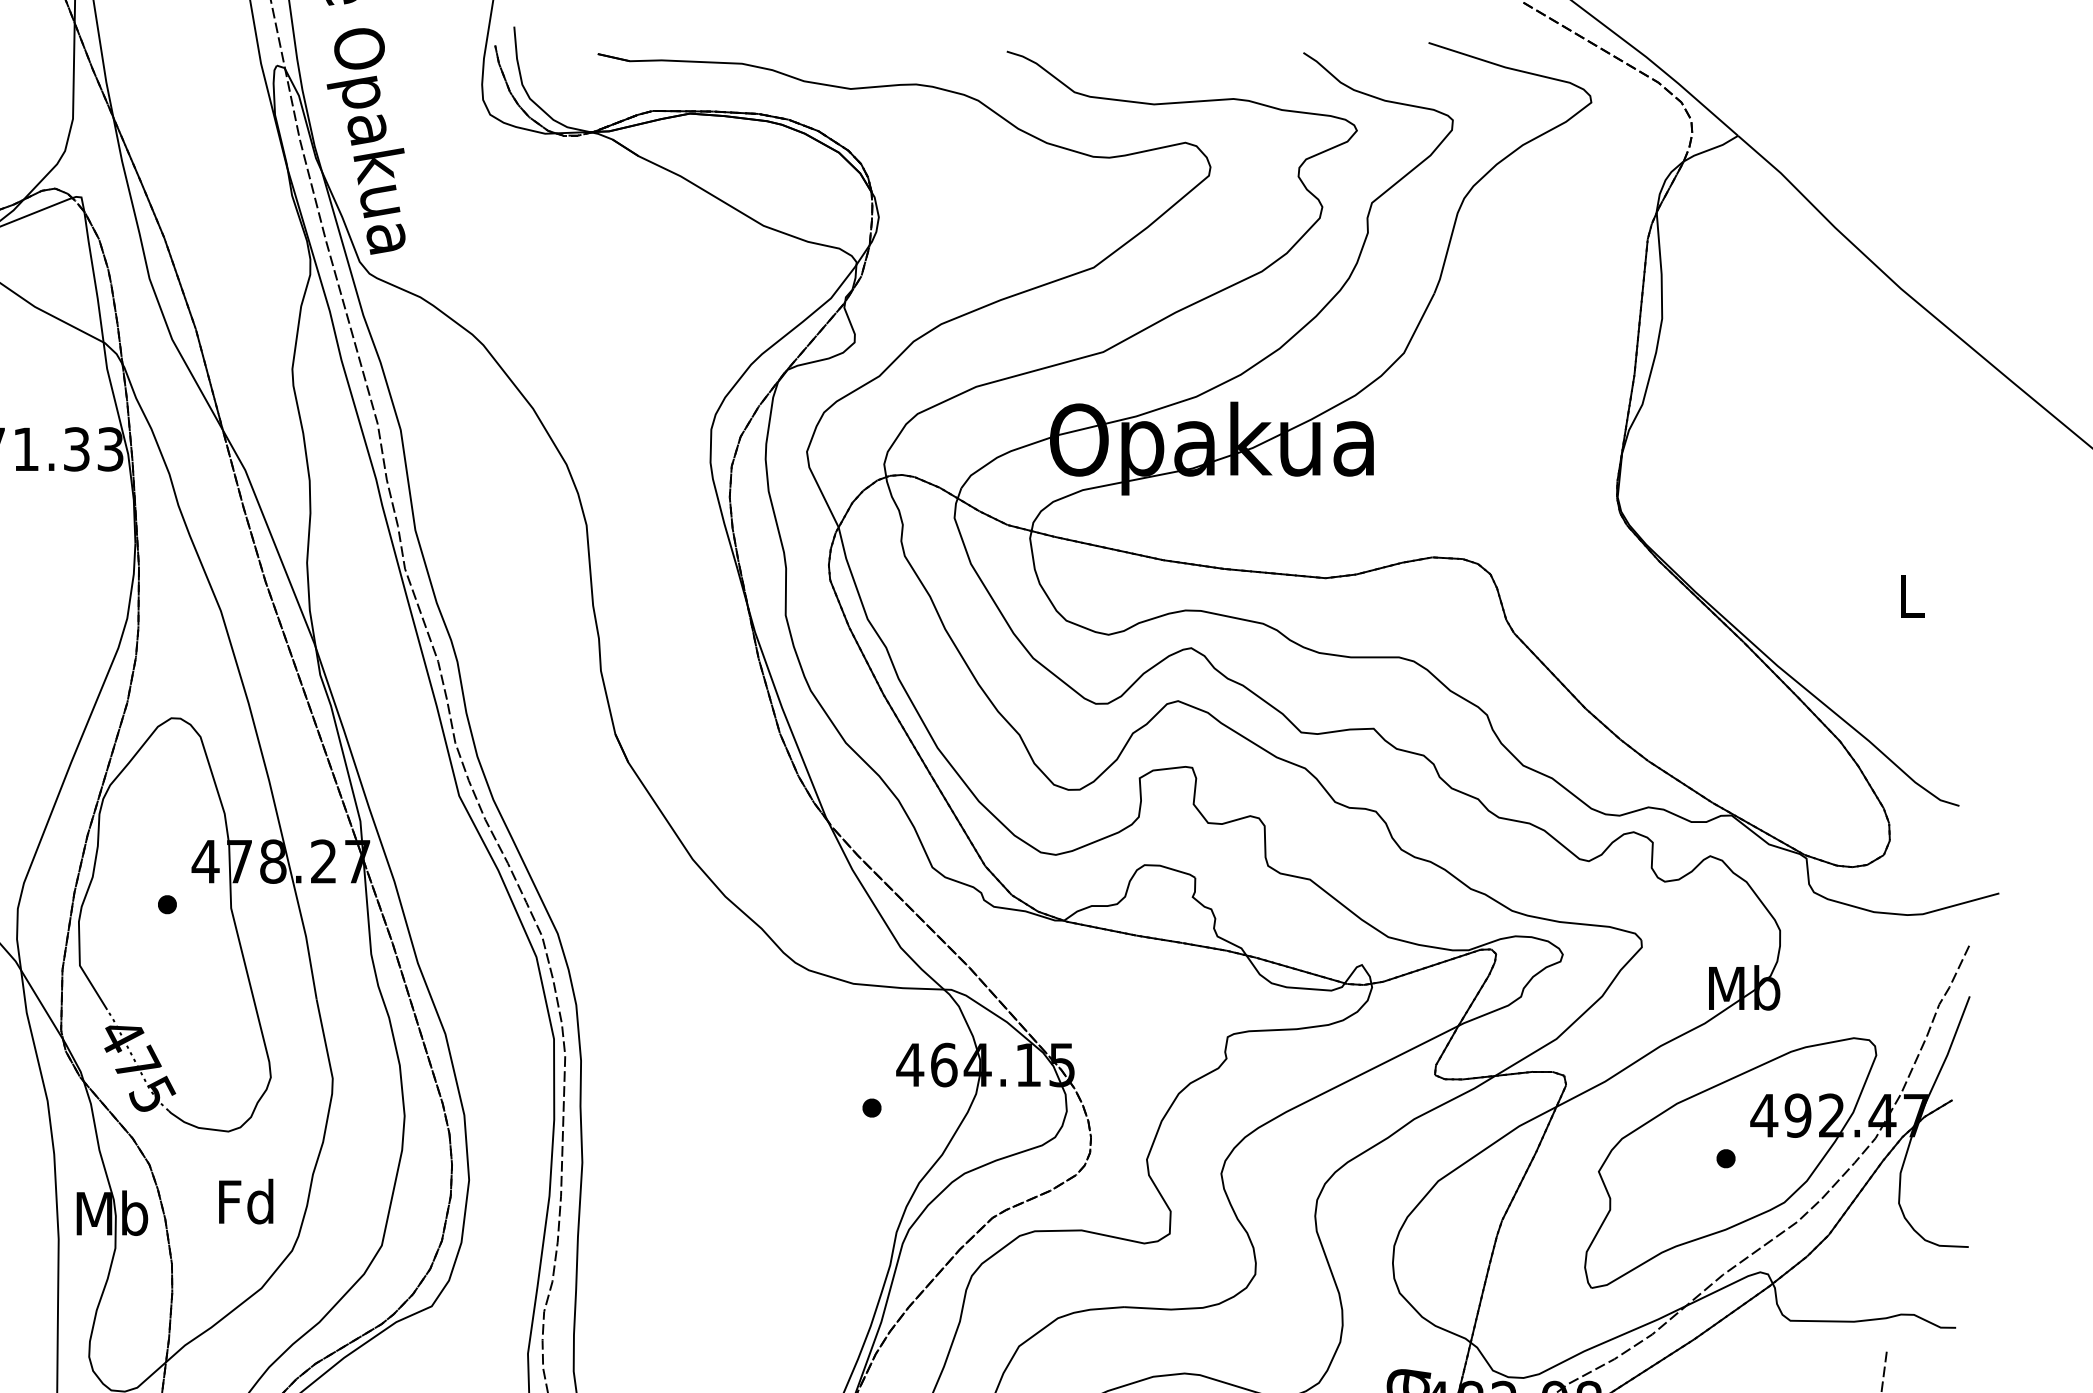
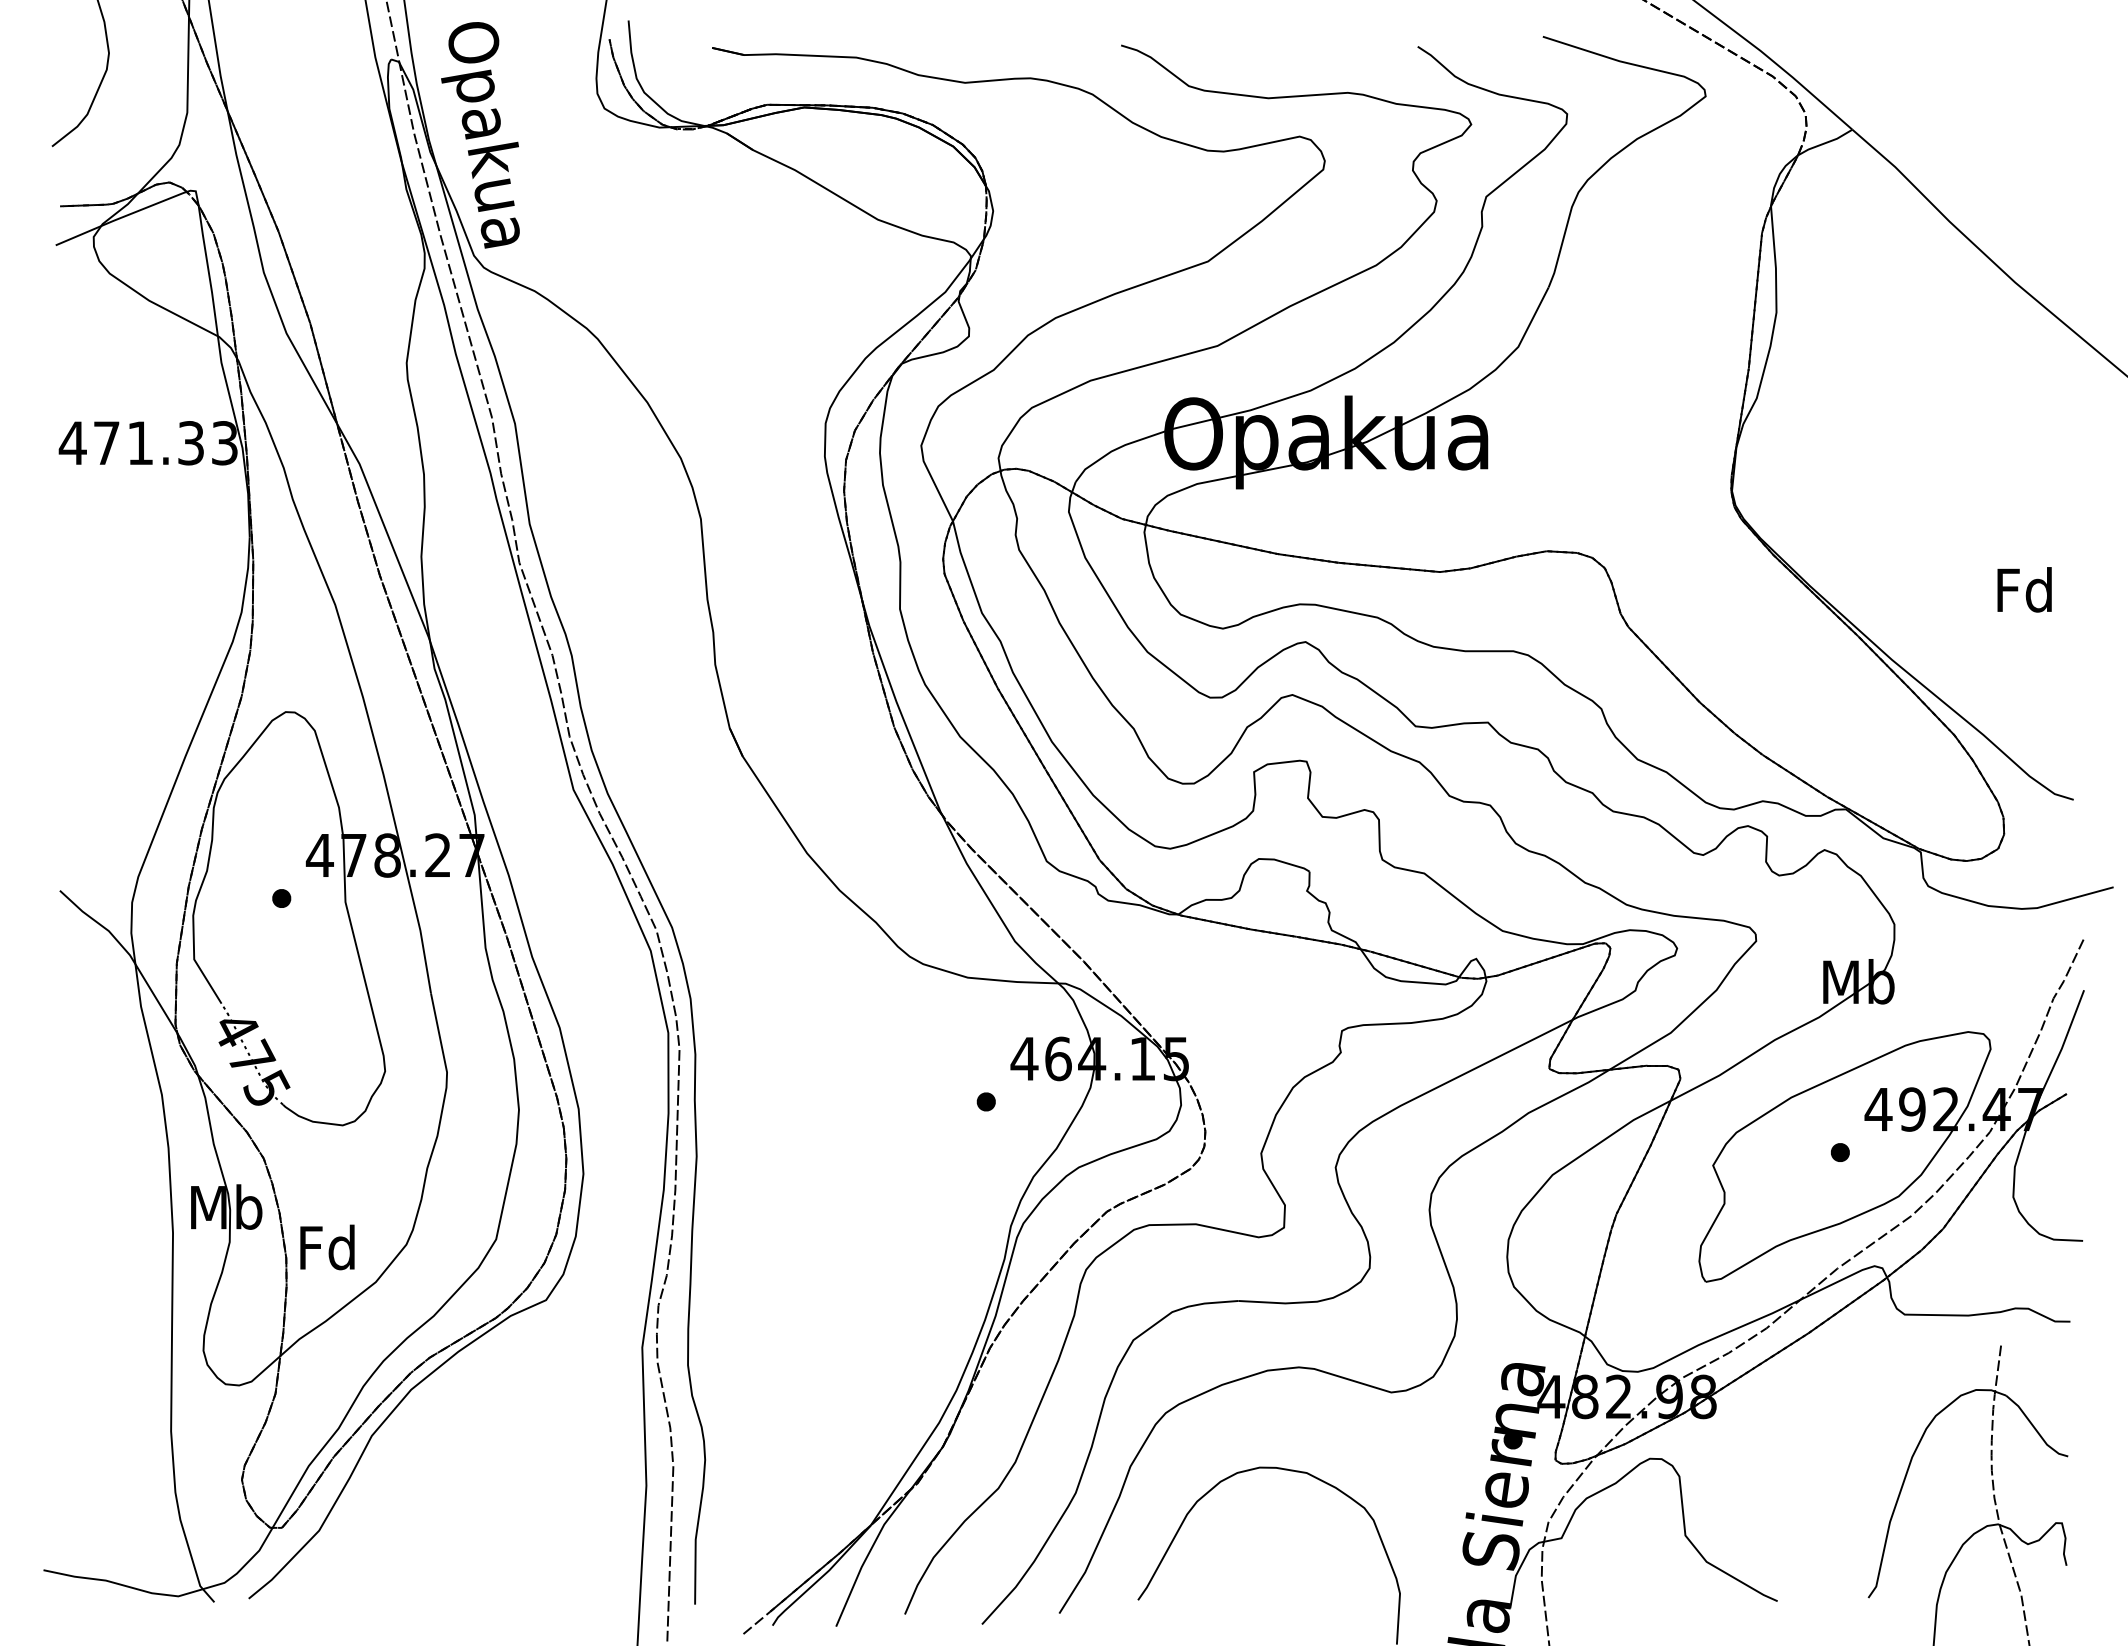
text: (1910, 595) -> (2024, 589), L -> Fd
text: (246, 1201) -> (327, 1247), moved

